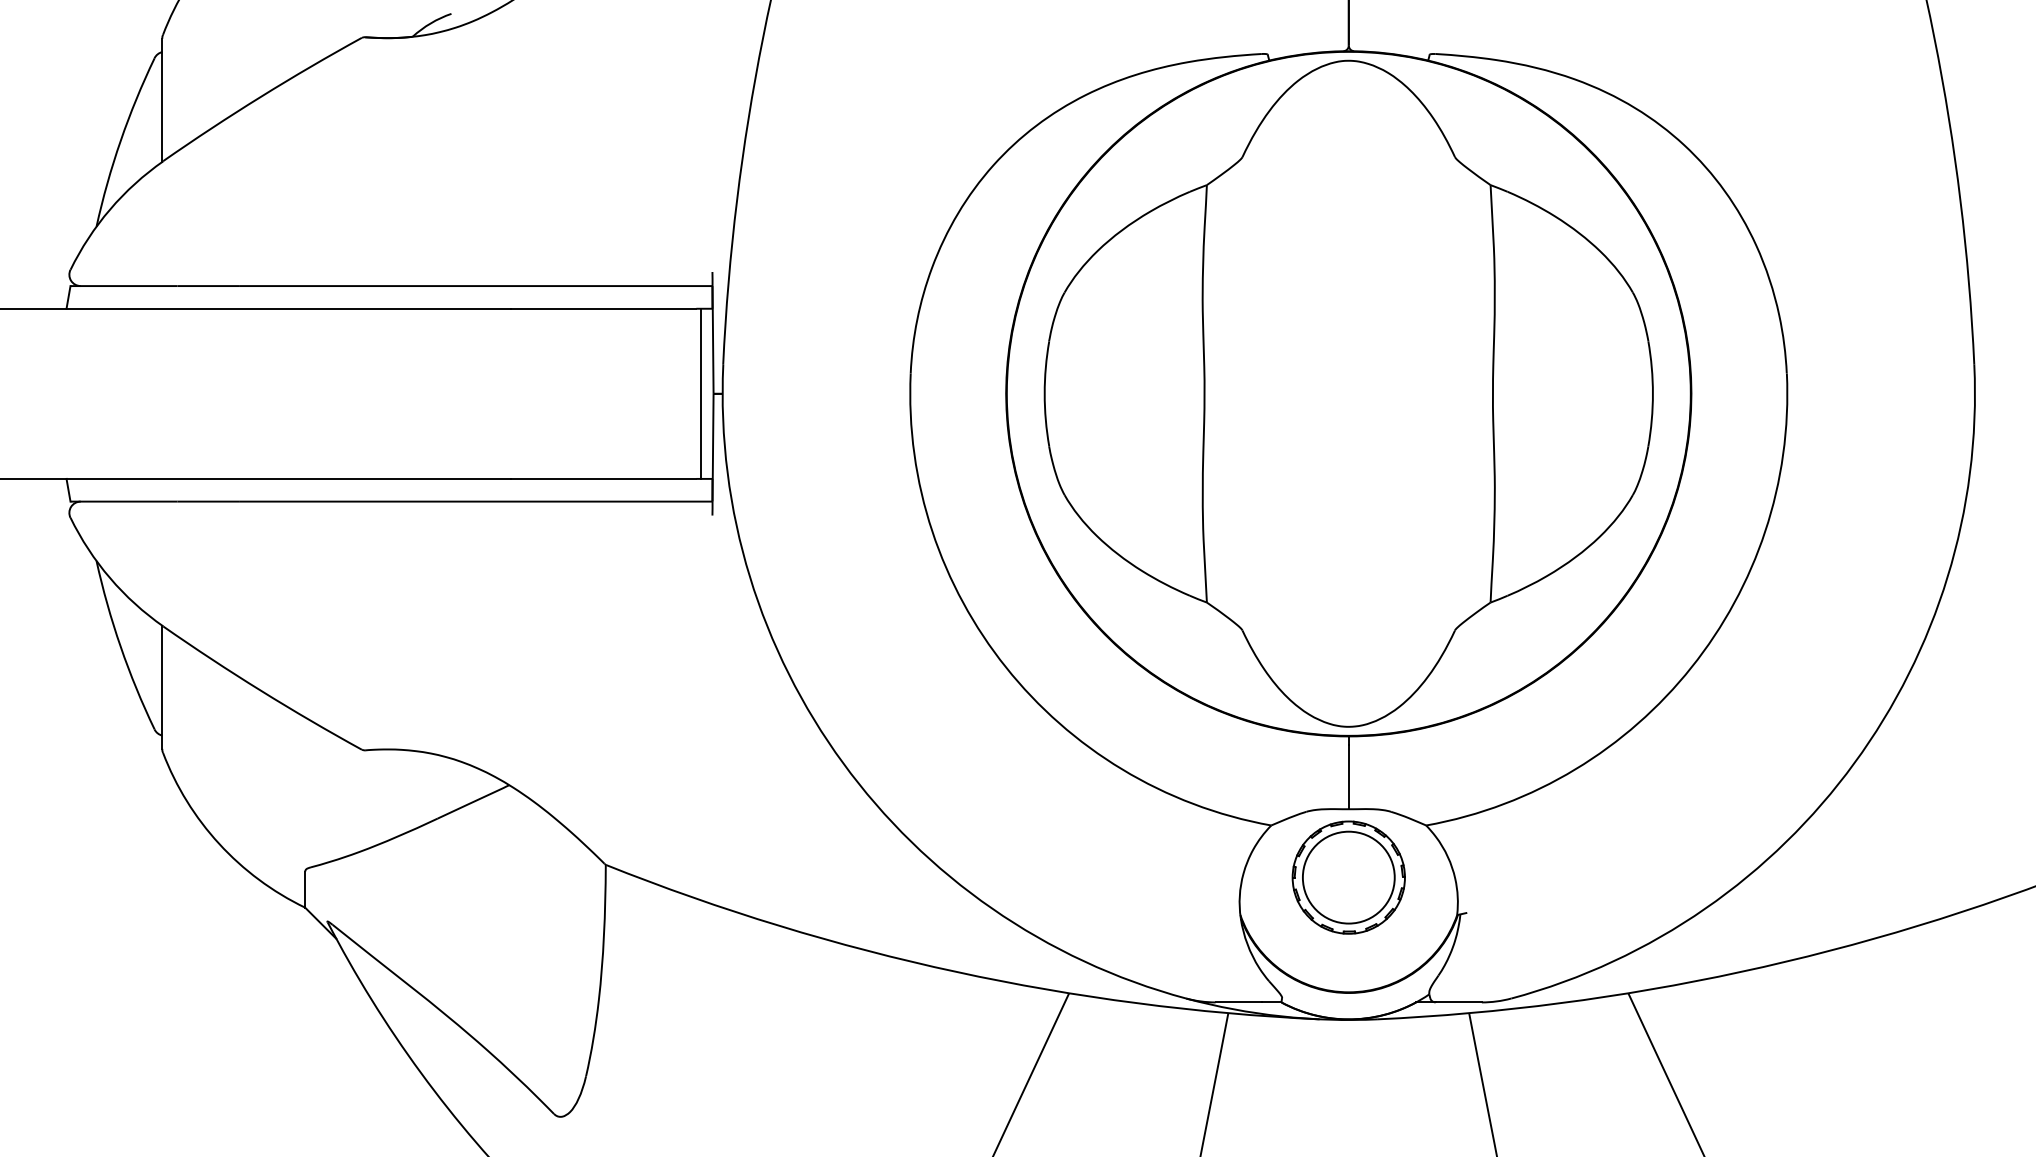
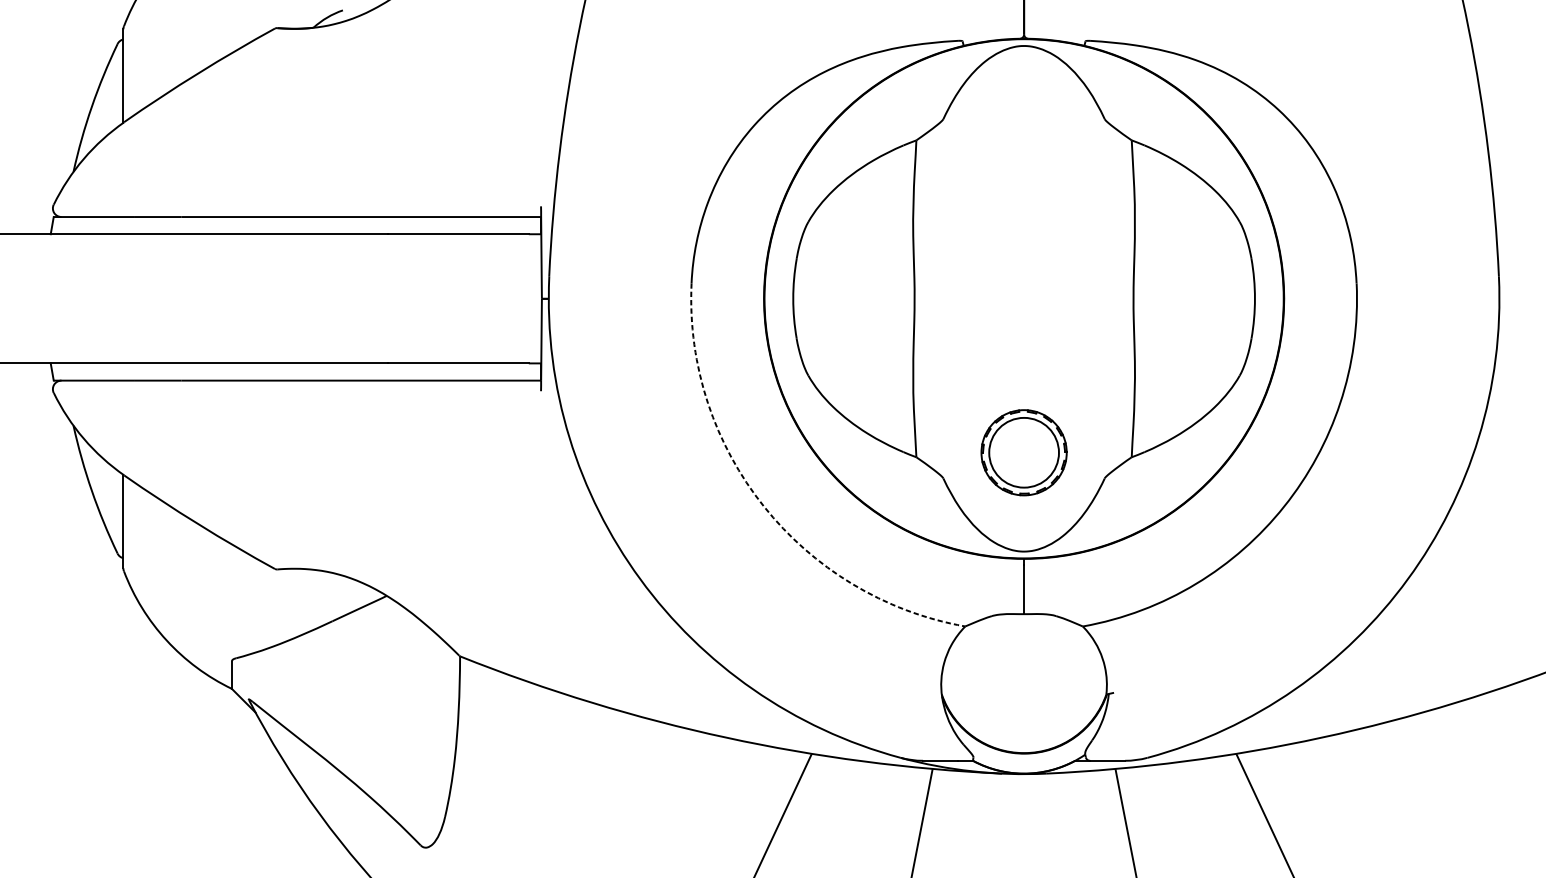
line: (700, 393) -> (531, 298), removed
arc: (1006, 667) -> (764, 506), solid -> dashed
part: (1348, 877) -> (1023, 452), moved

